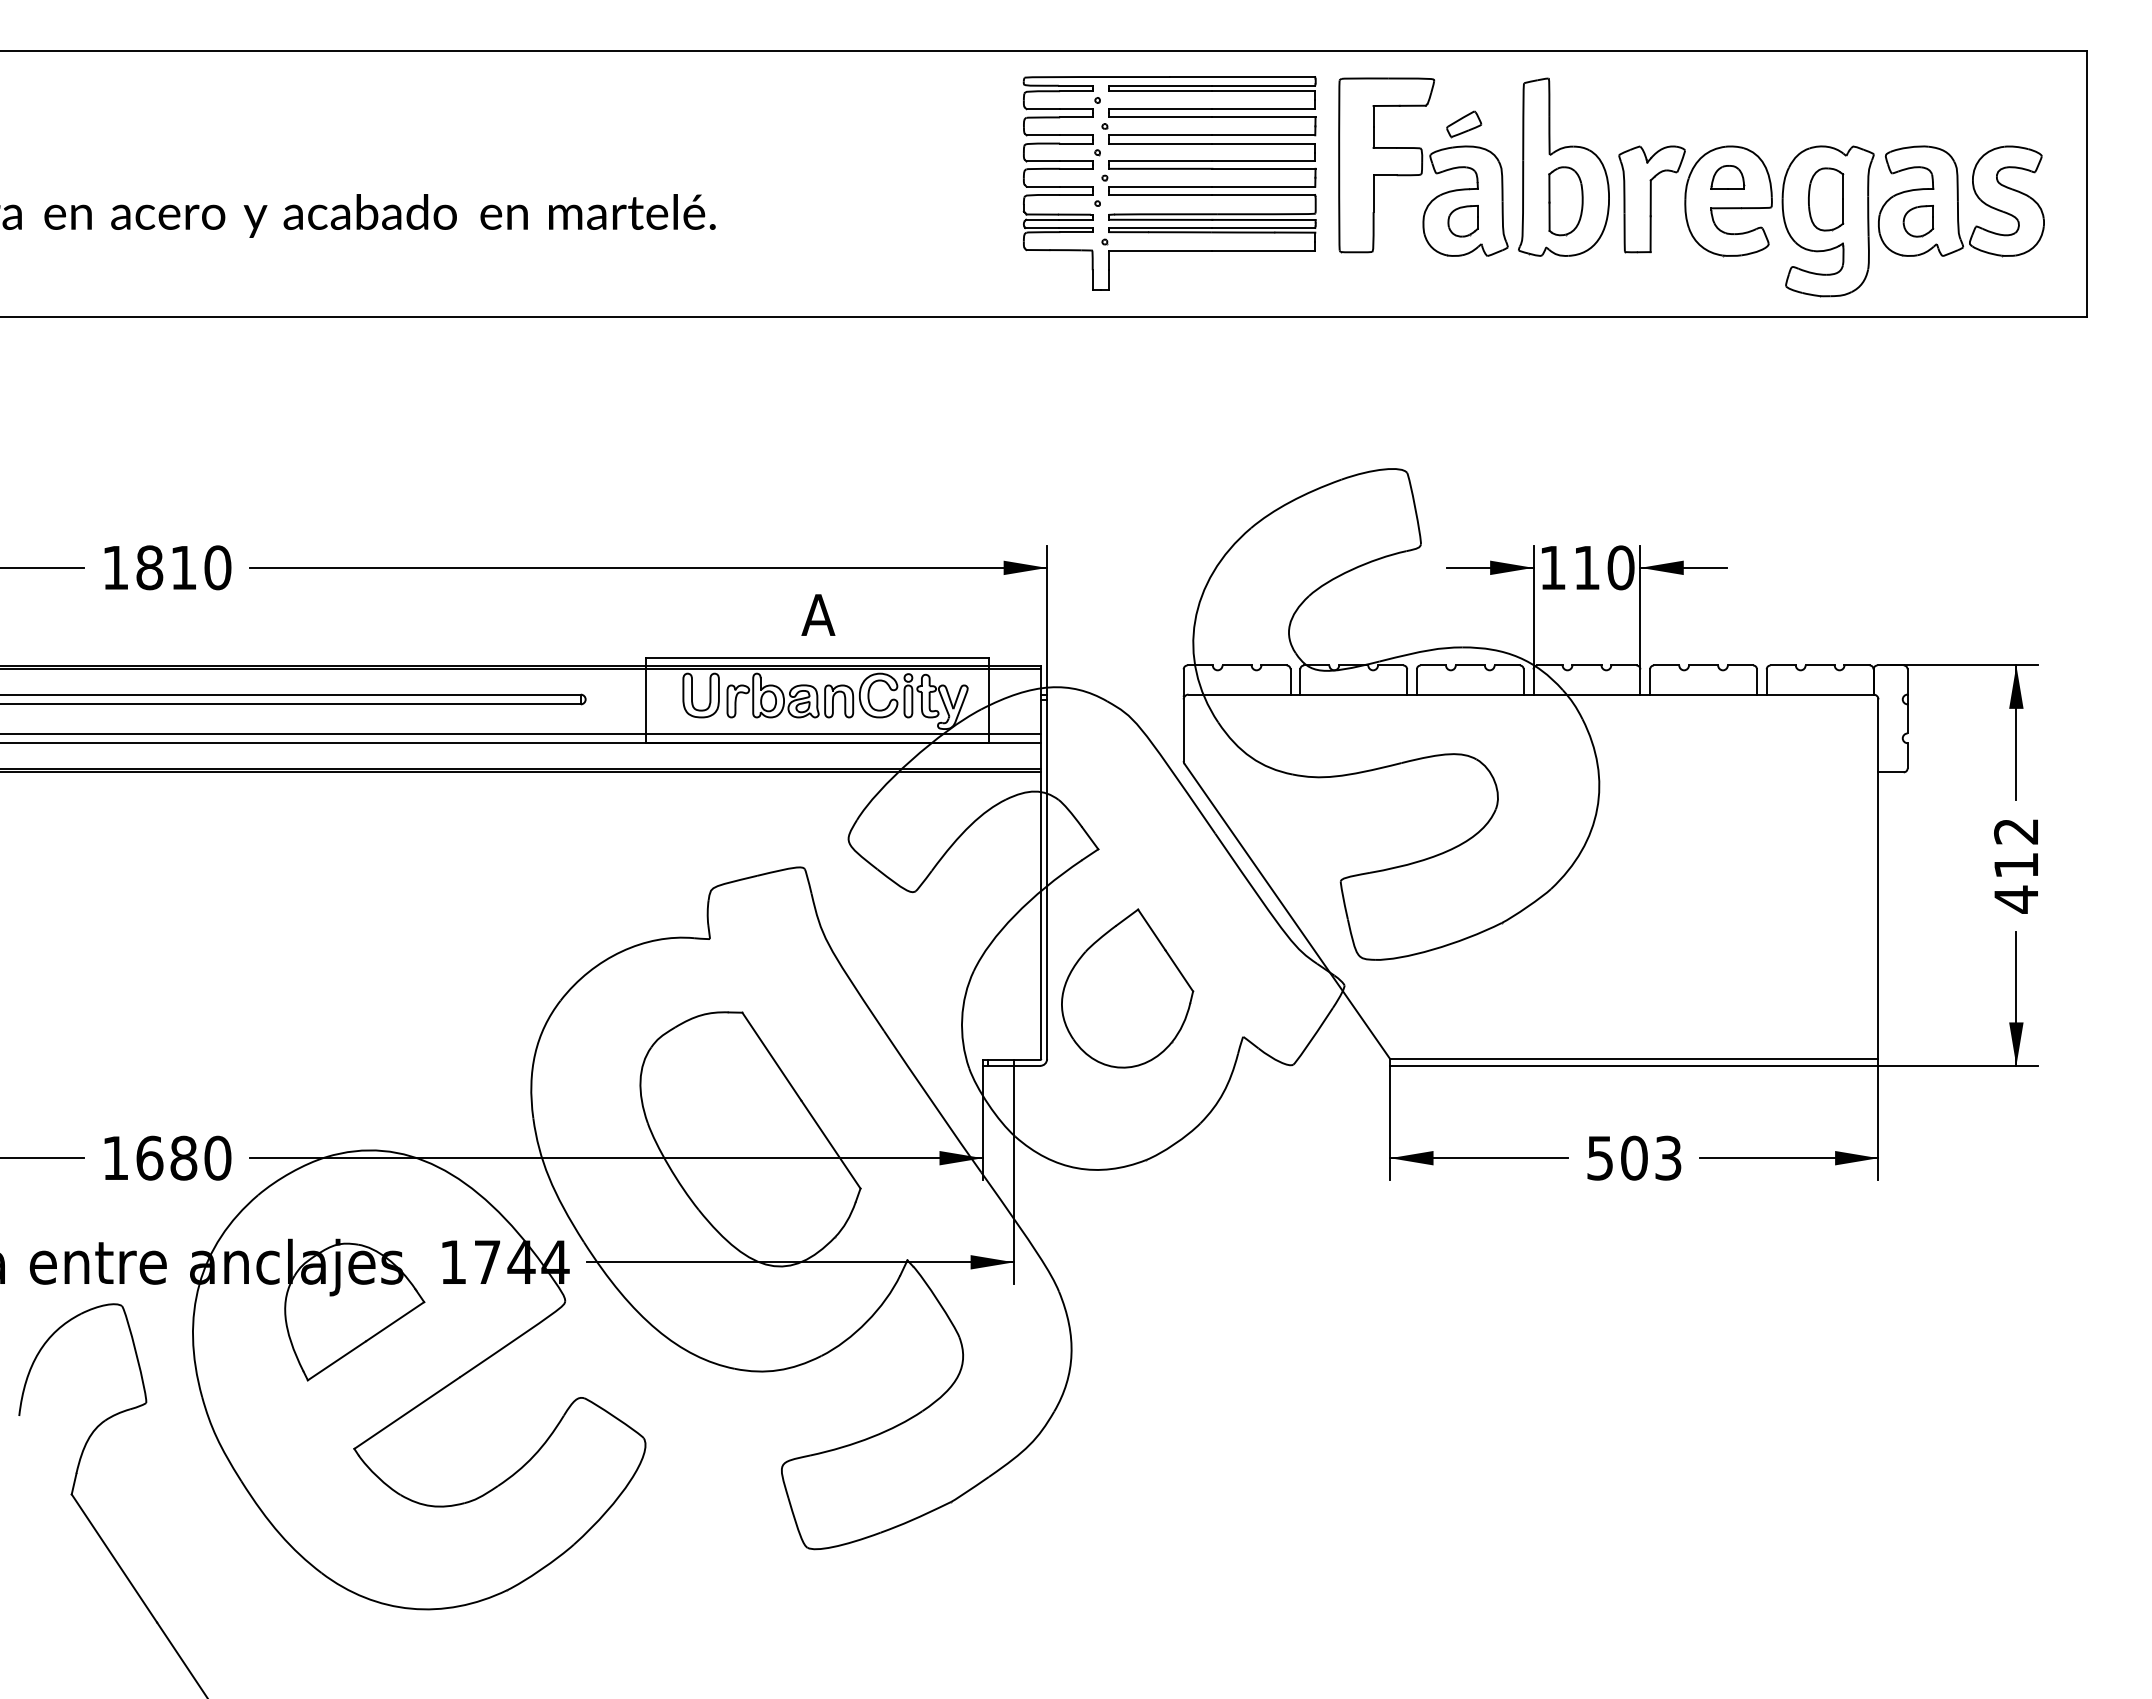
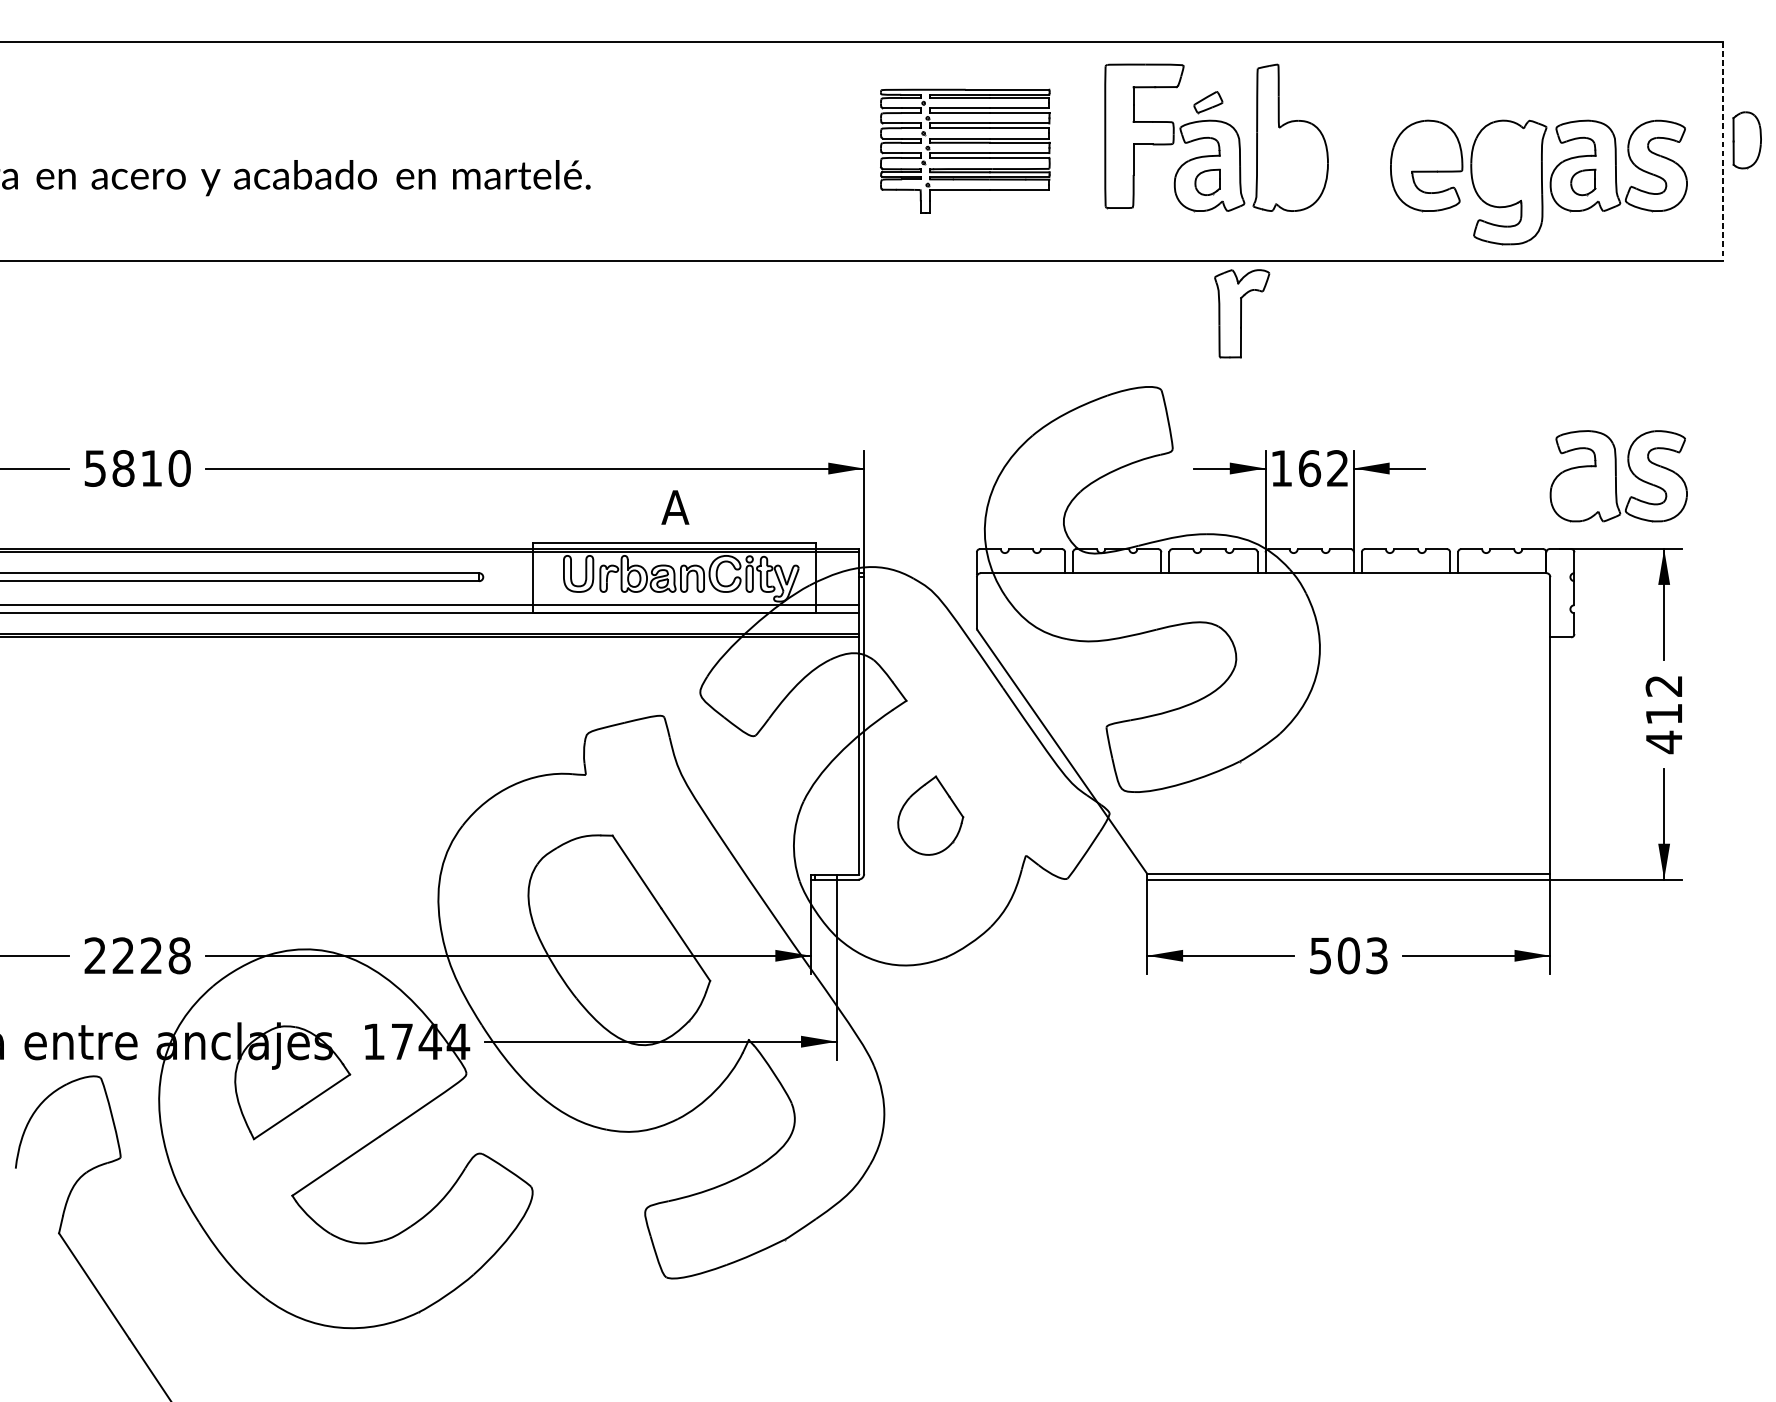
part: (1727, 177) -> (1425, 146), removed
part: (1169, 183) -> (965, 151), size x0.7
line: (2087, 183) -> (1722, 151), solid -> dashed
part: (1651, 199) -> (1241, 313), moved
part: (1826, 199) -> (1507, 164), removed
part: (1565, 201) -> (1746, 140), moved
text: (1603, 567) -> (1323, 468), 110 -> 162
text: (115, 568) -> (95, 469), 1810 -> 5810
part: (1961, 577) -> (1618, 476), added
part: (1127, 988) -> (930, 815), size x0.6
text: (166, 1157) -> (137, 955), 1680 -> 2228

